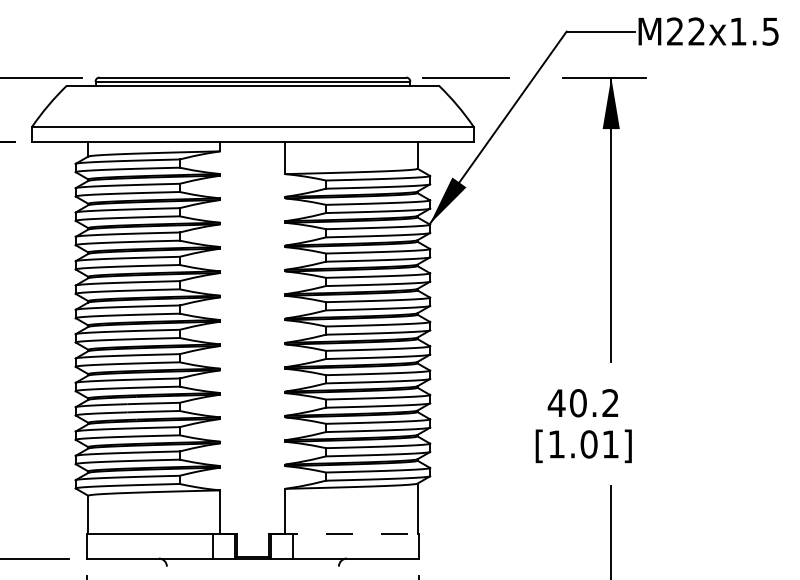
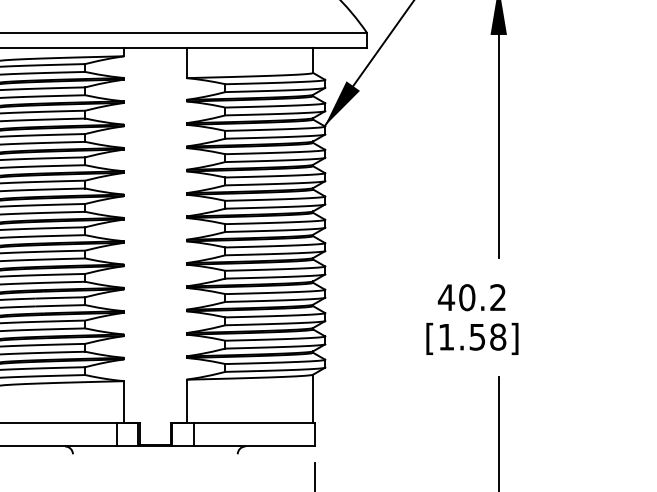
text: (599, 444) -> (487, 337), [1.01] -> [1.58]
line: (345, 534) -> (244, 423), dashed -> solid

